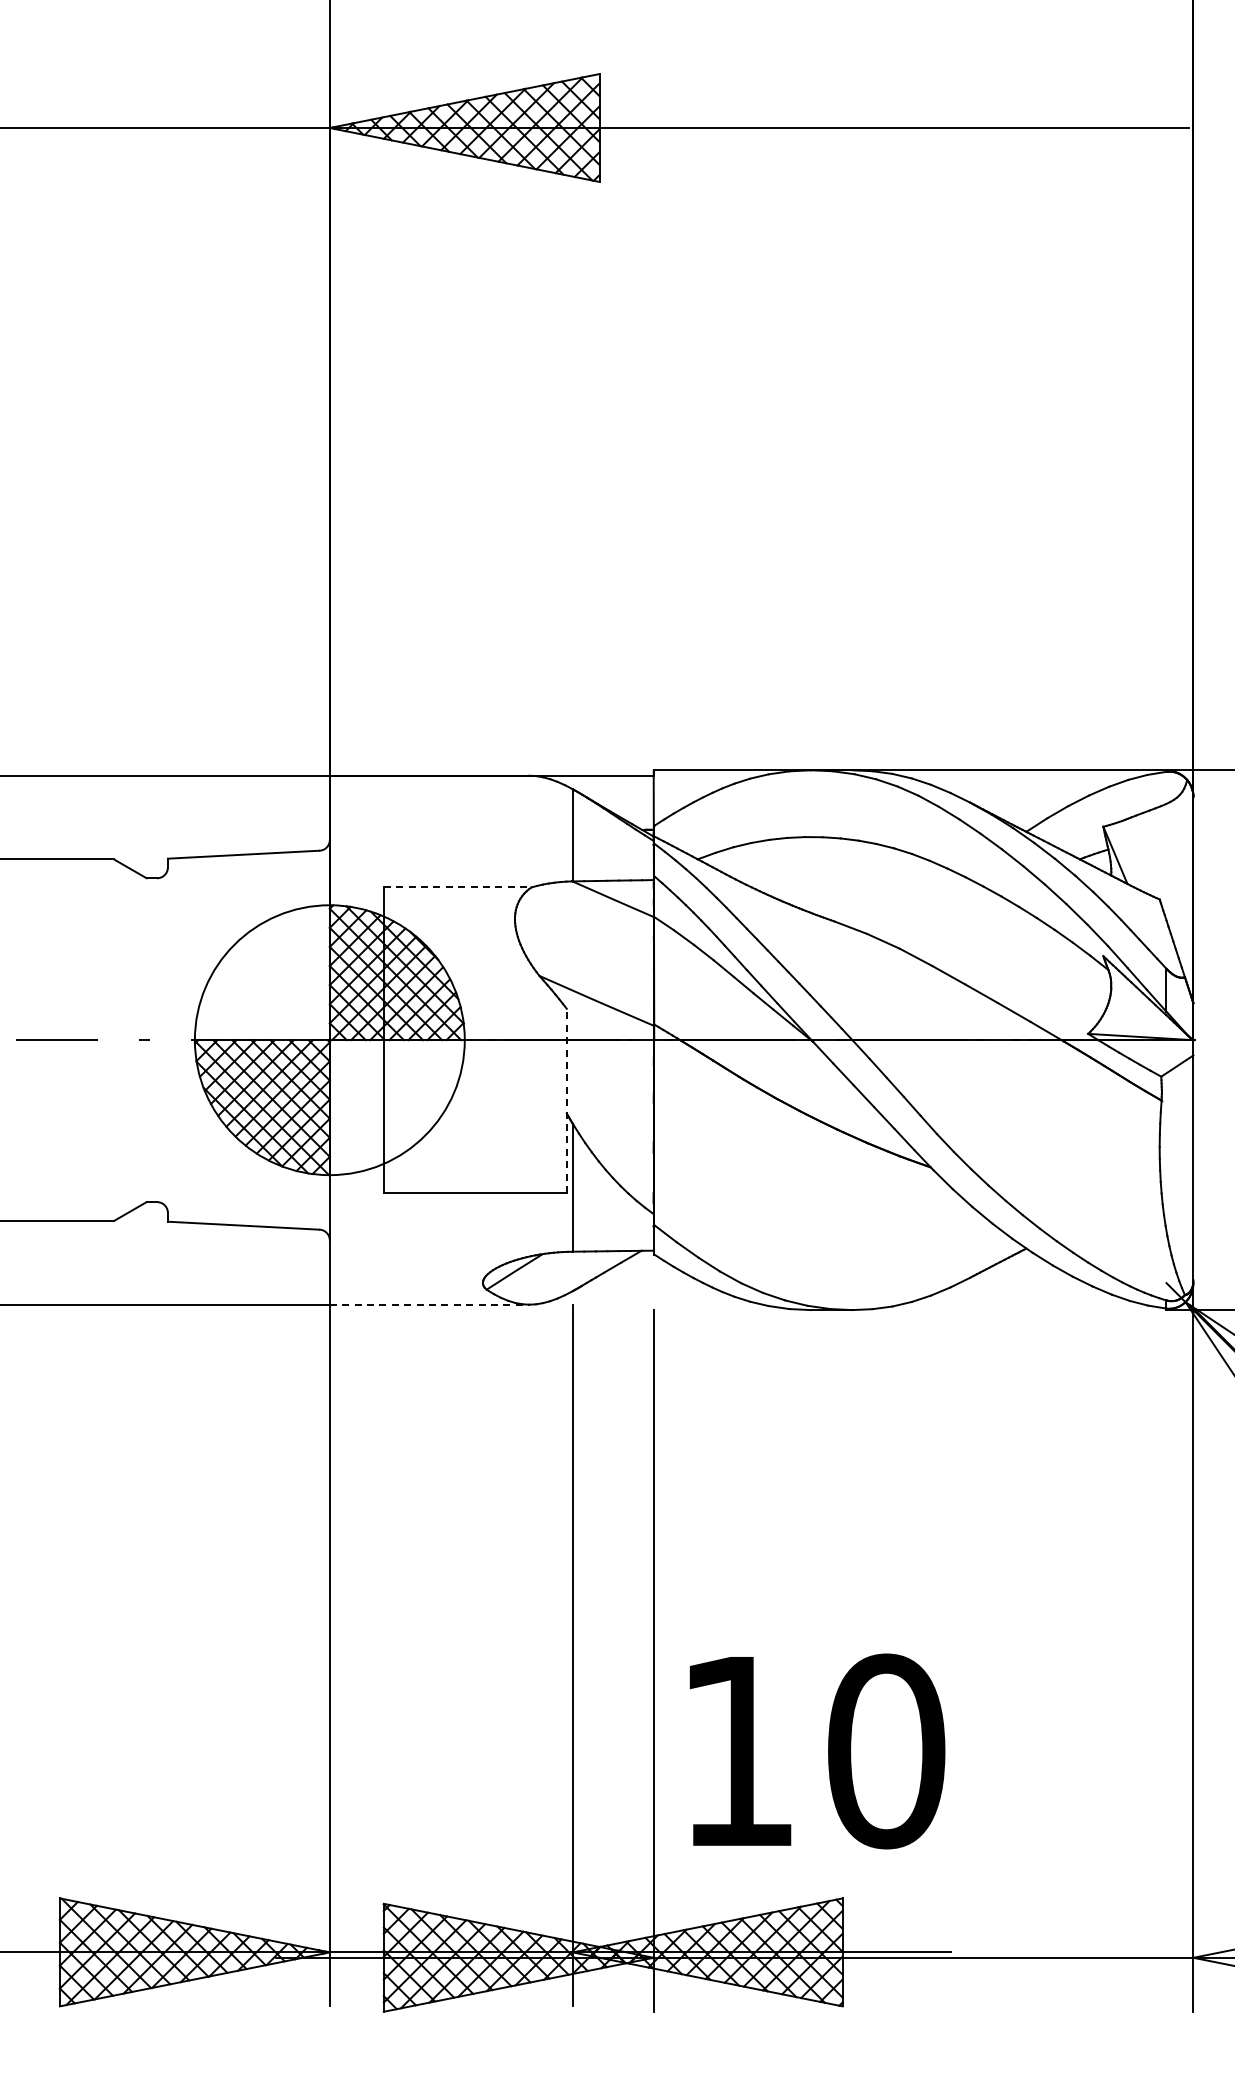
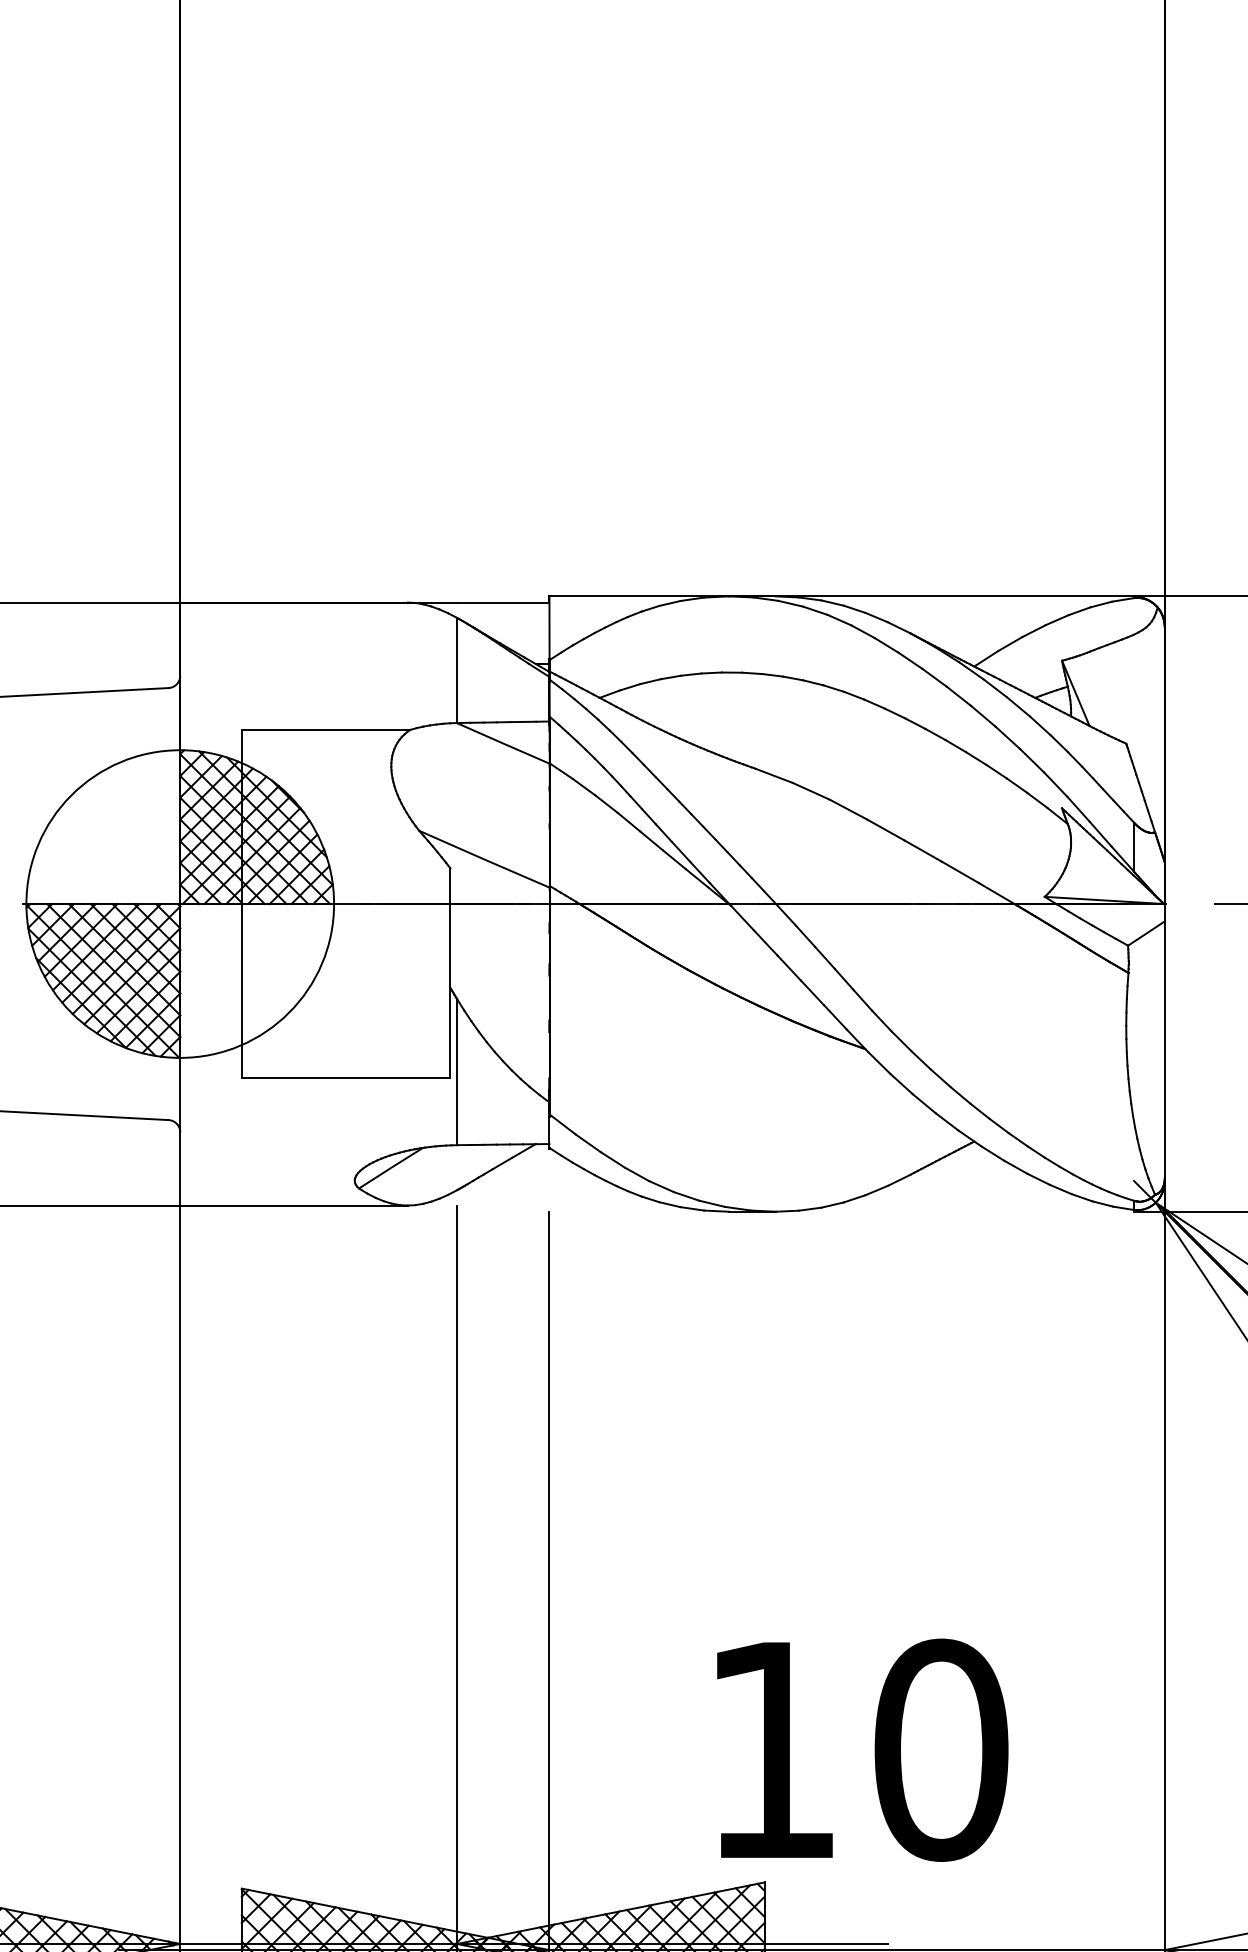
line: (457, 887) -> (325, 729), dashed -> solid
line: (566, 1100) -> (450, 972), dashed -> solid
line: (429, 1304) -> (293, 1205), dashed -> solid
text: (817, 1751) -> (862, 1750), moved

